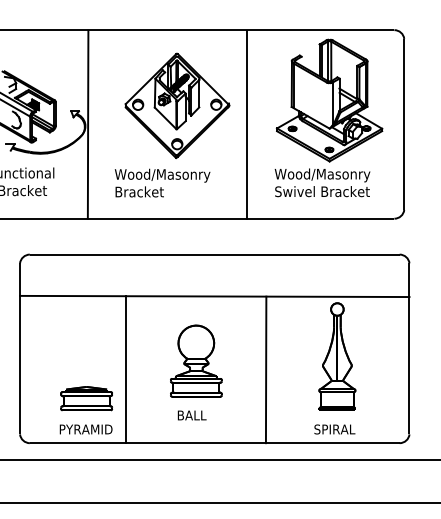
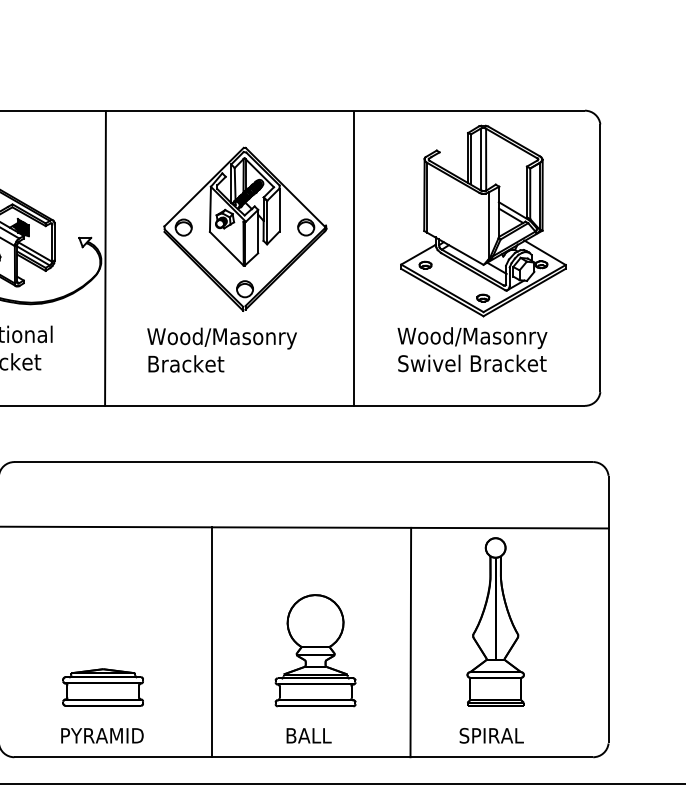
line: (126, 369) -> (212, 641), moved
line: (265, 369) -> (409, 641), moved
part: (196, 372) -> (315, 668), moved

